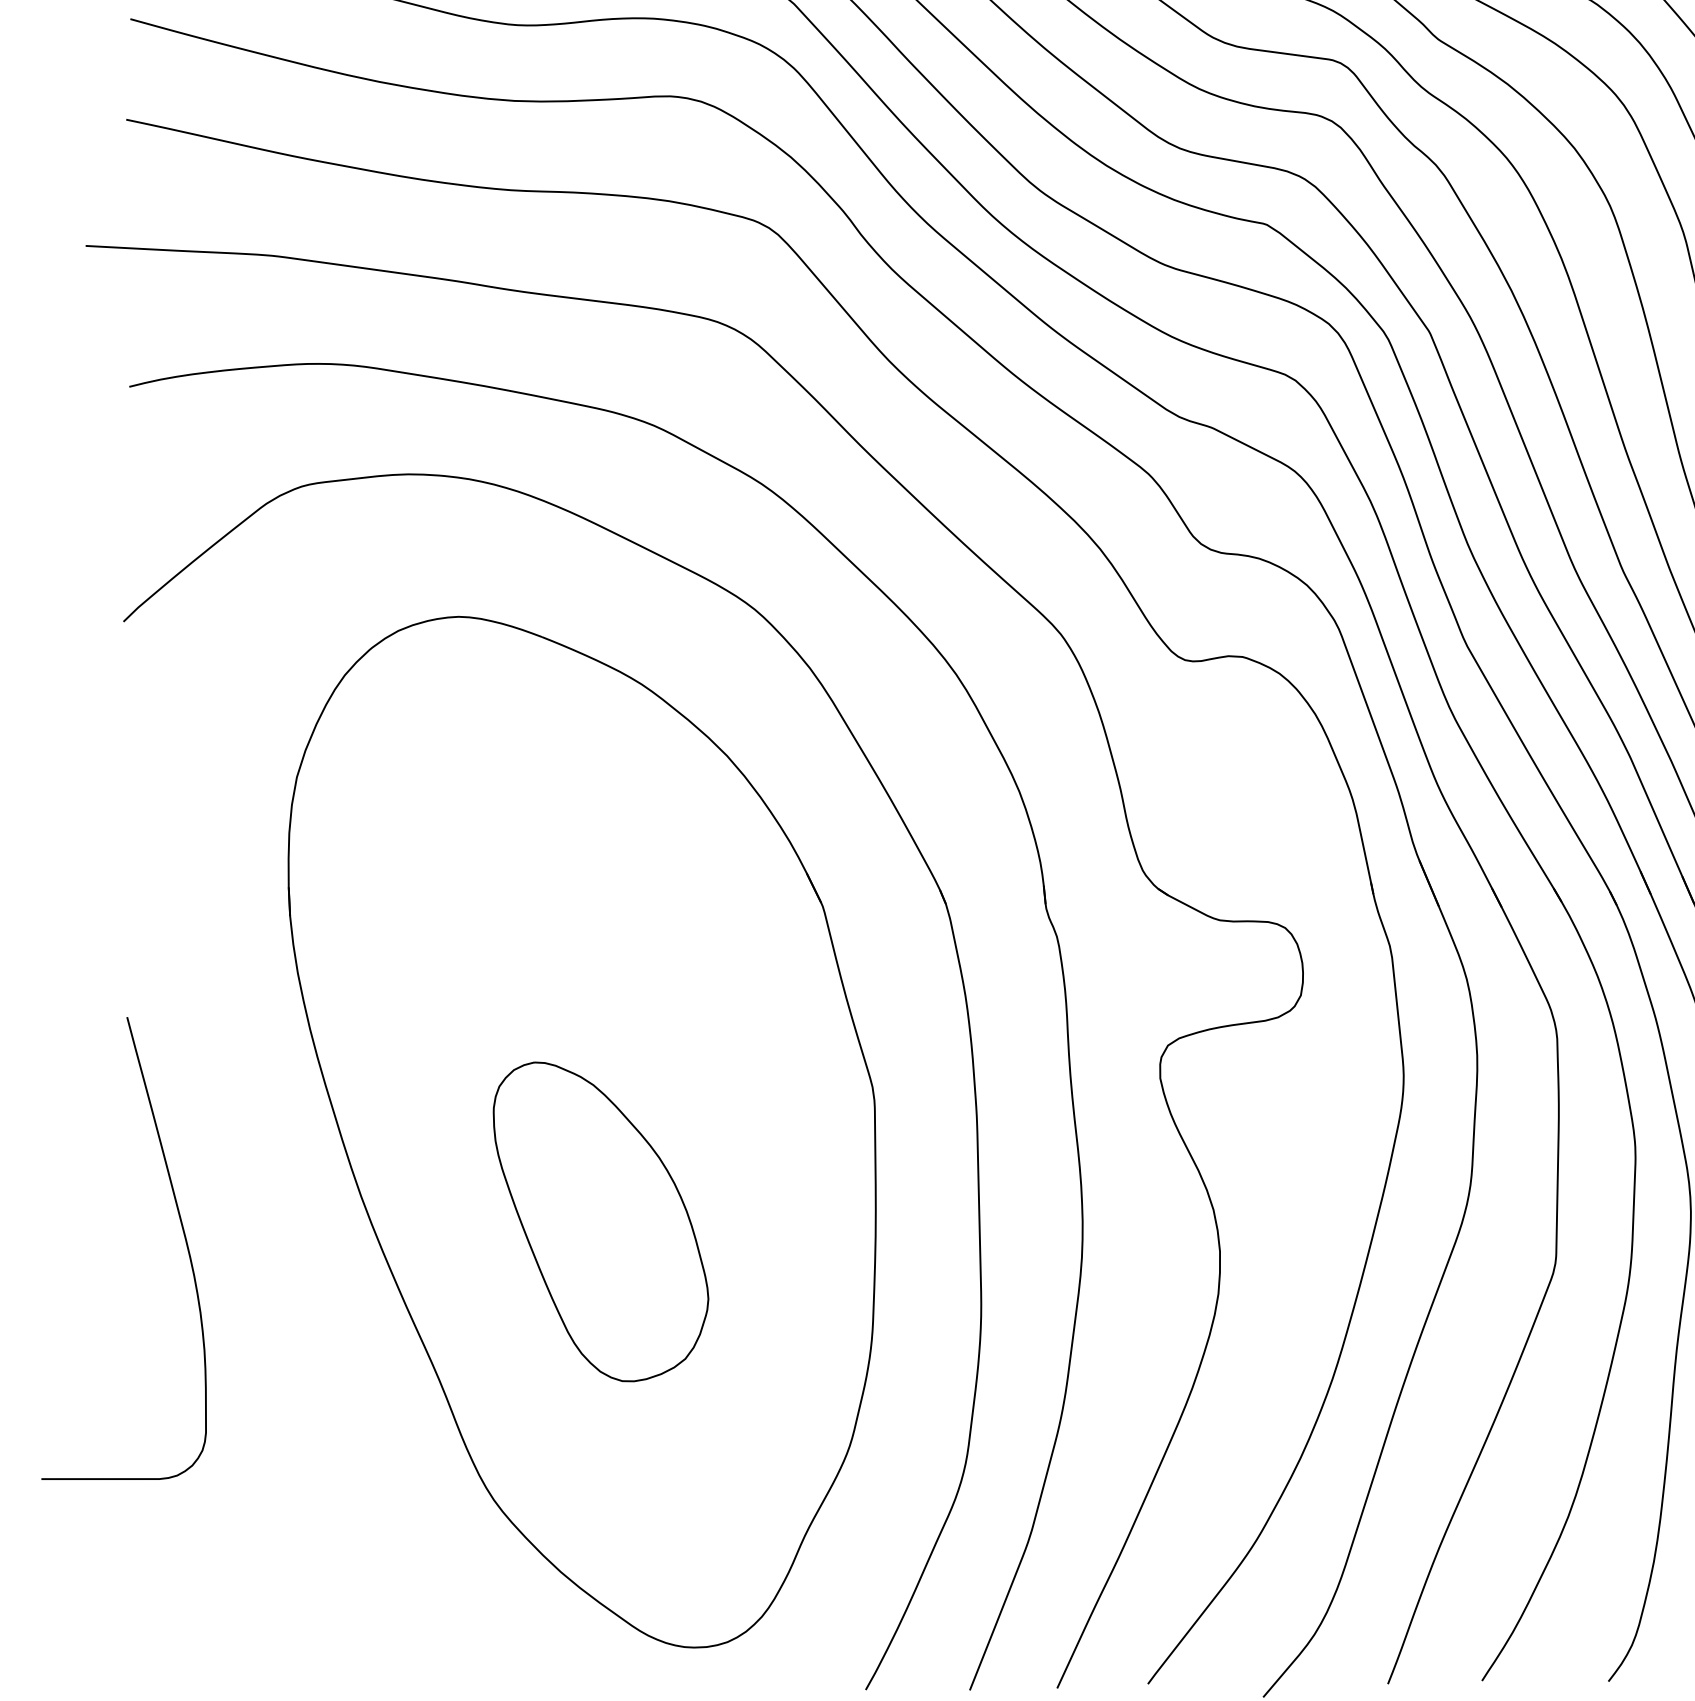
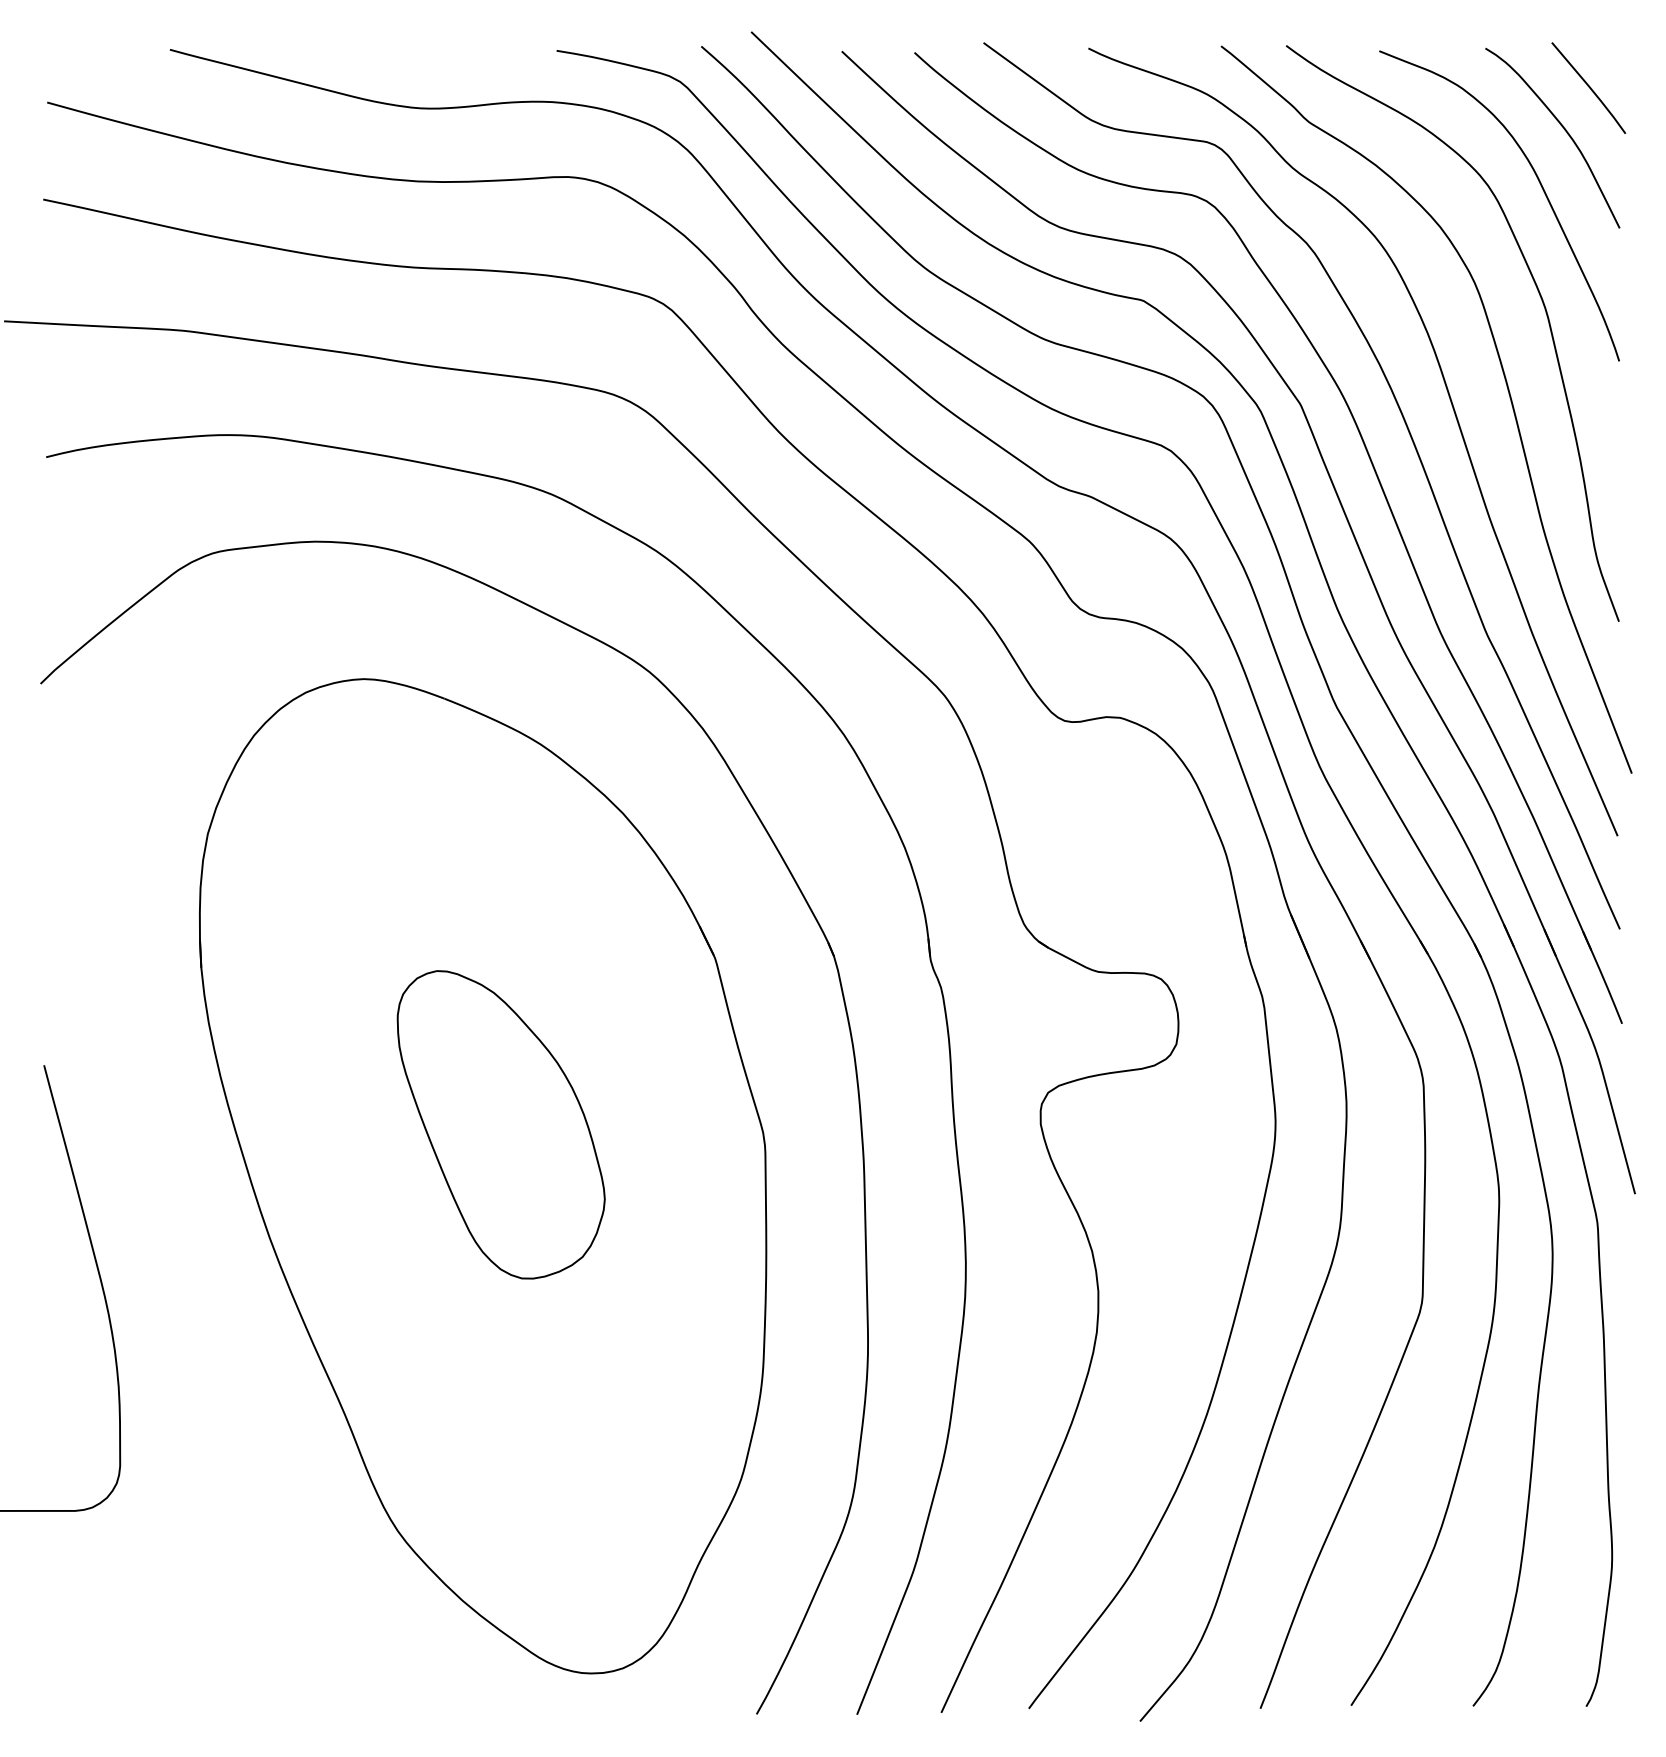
part: (600, 1221) -> (500, 1124), moved

